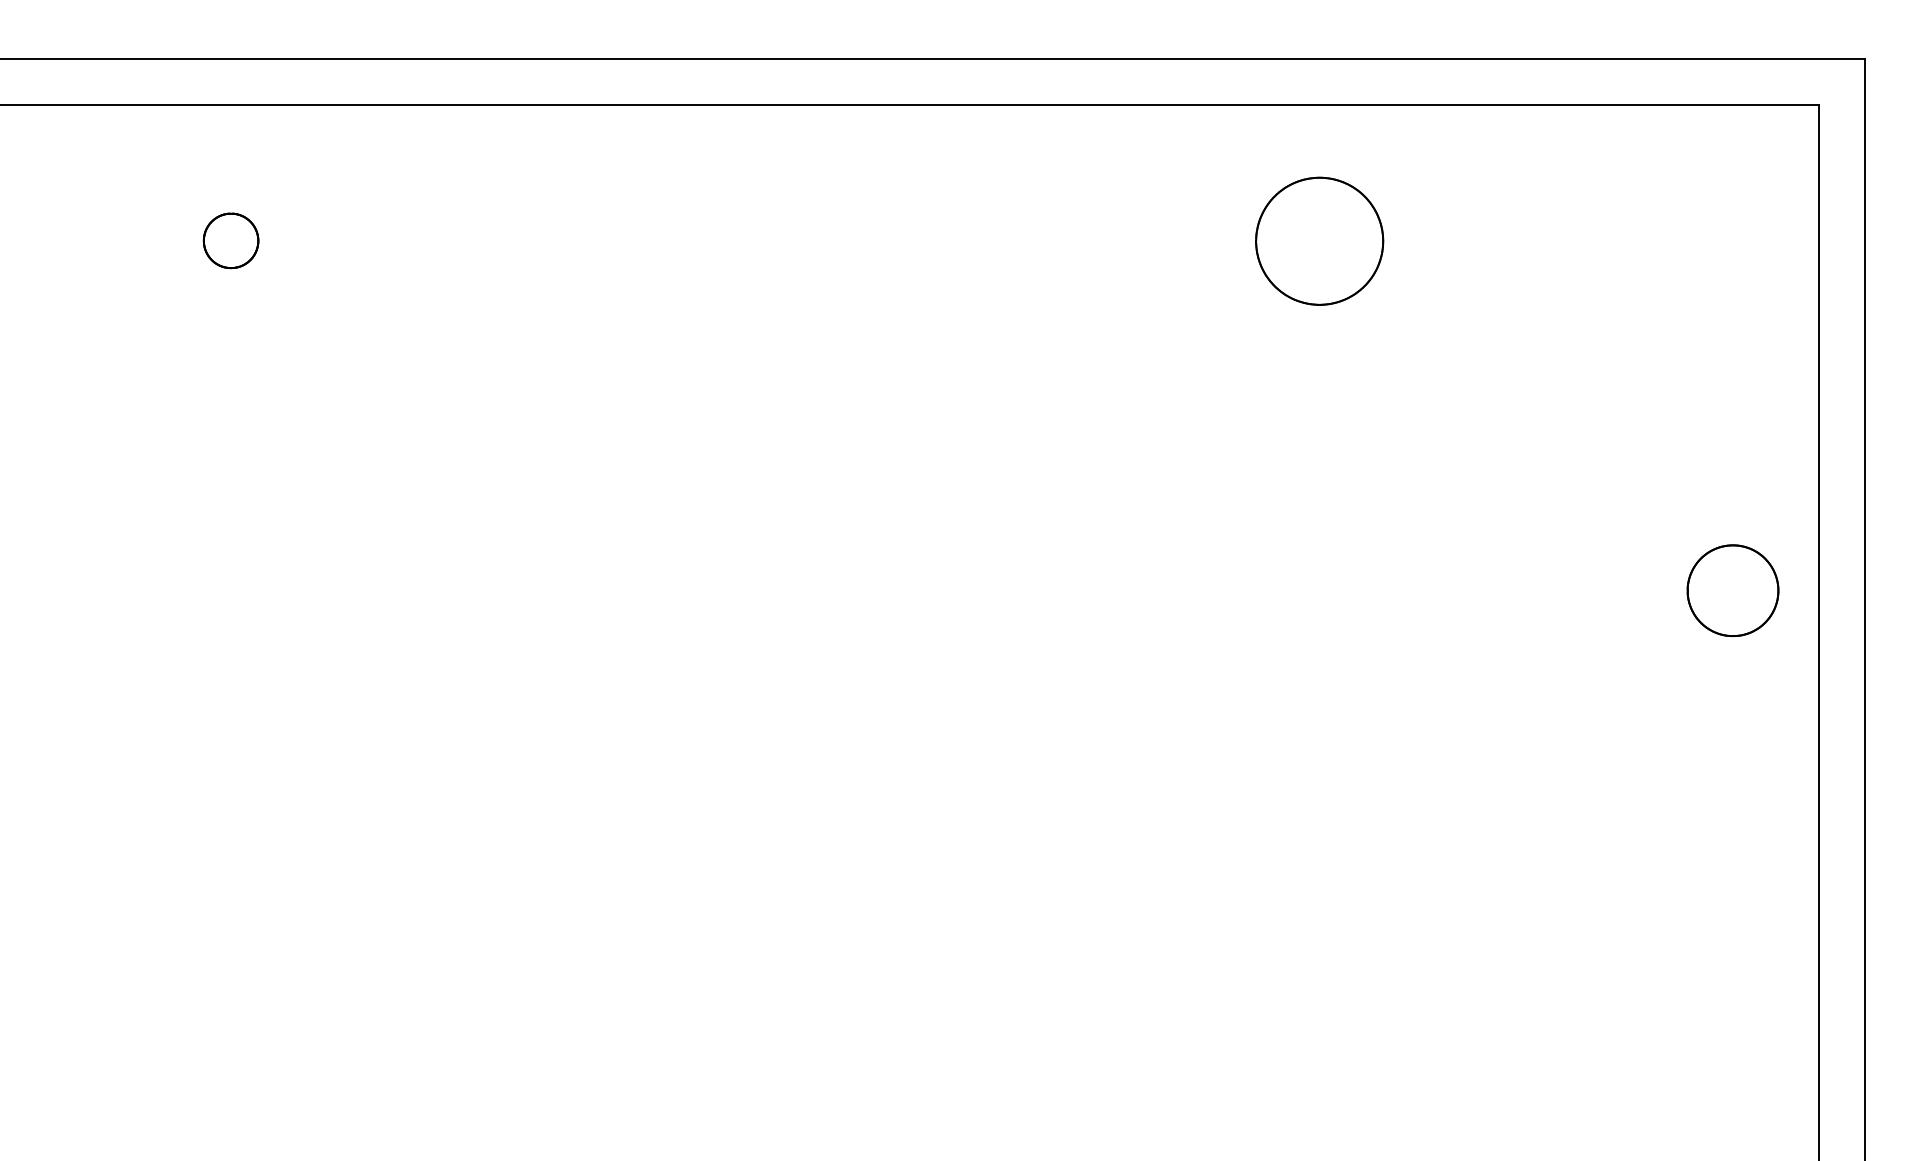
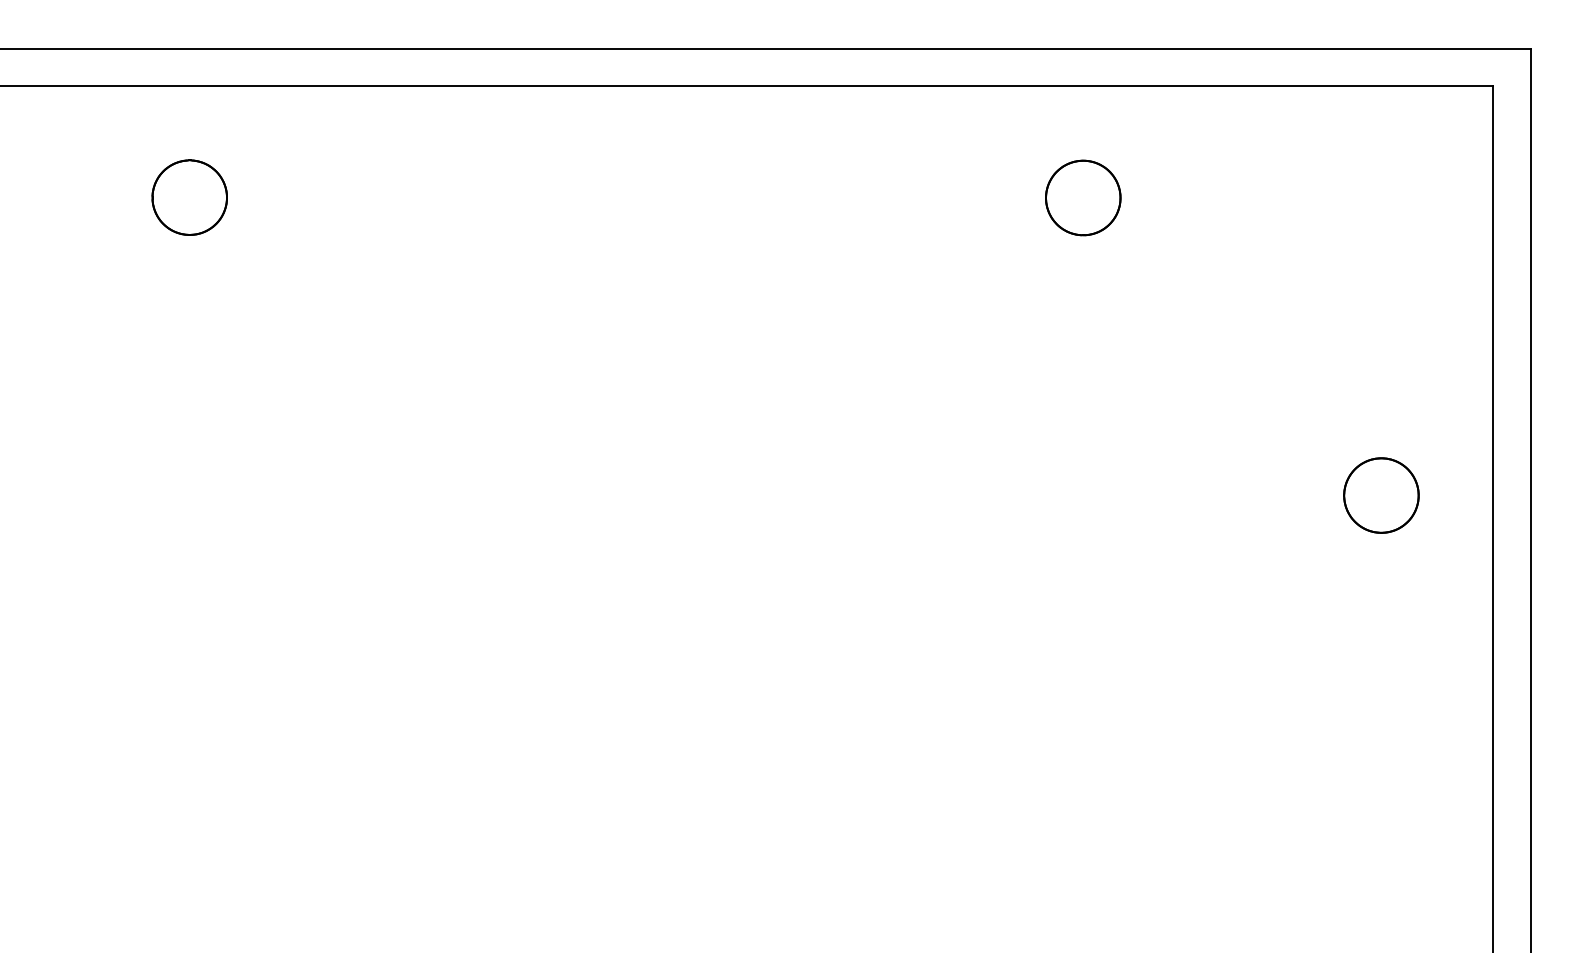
part: (230, 240) -> (189, 197), size x1.67
part: (1319, 240) -> (1083, 197), size x0.71
part: (1732, 590) -> (1381, 495), moved

